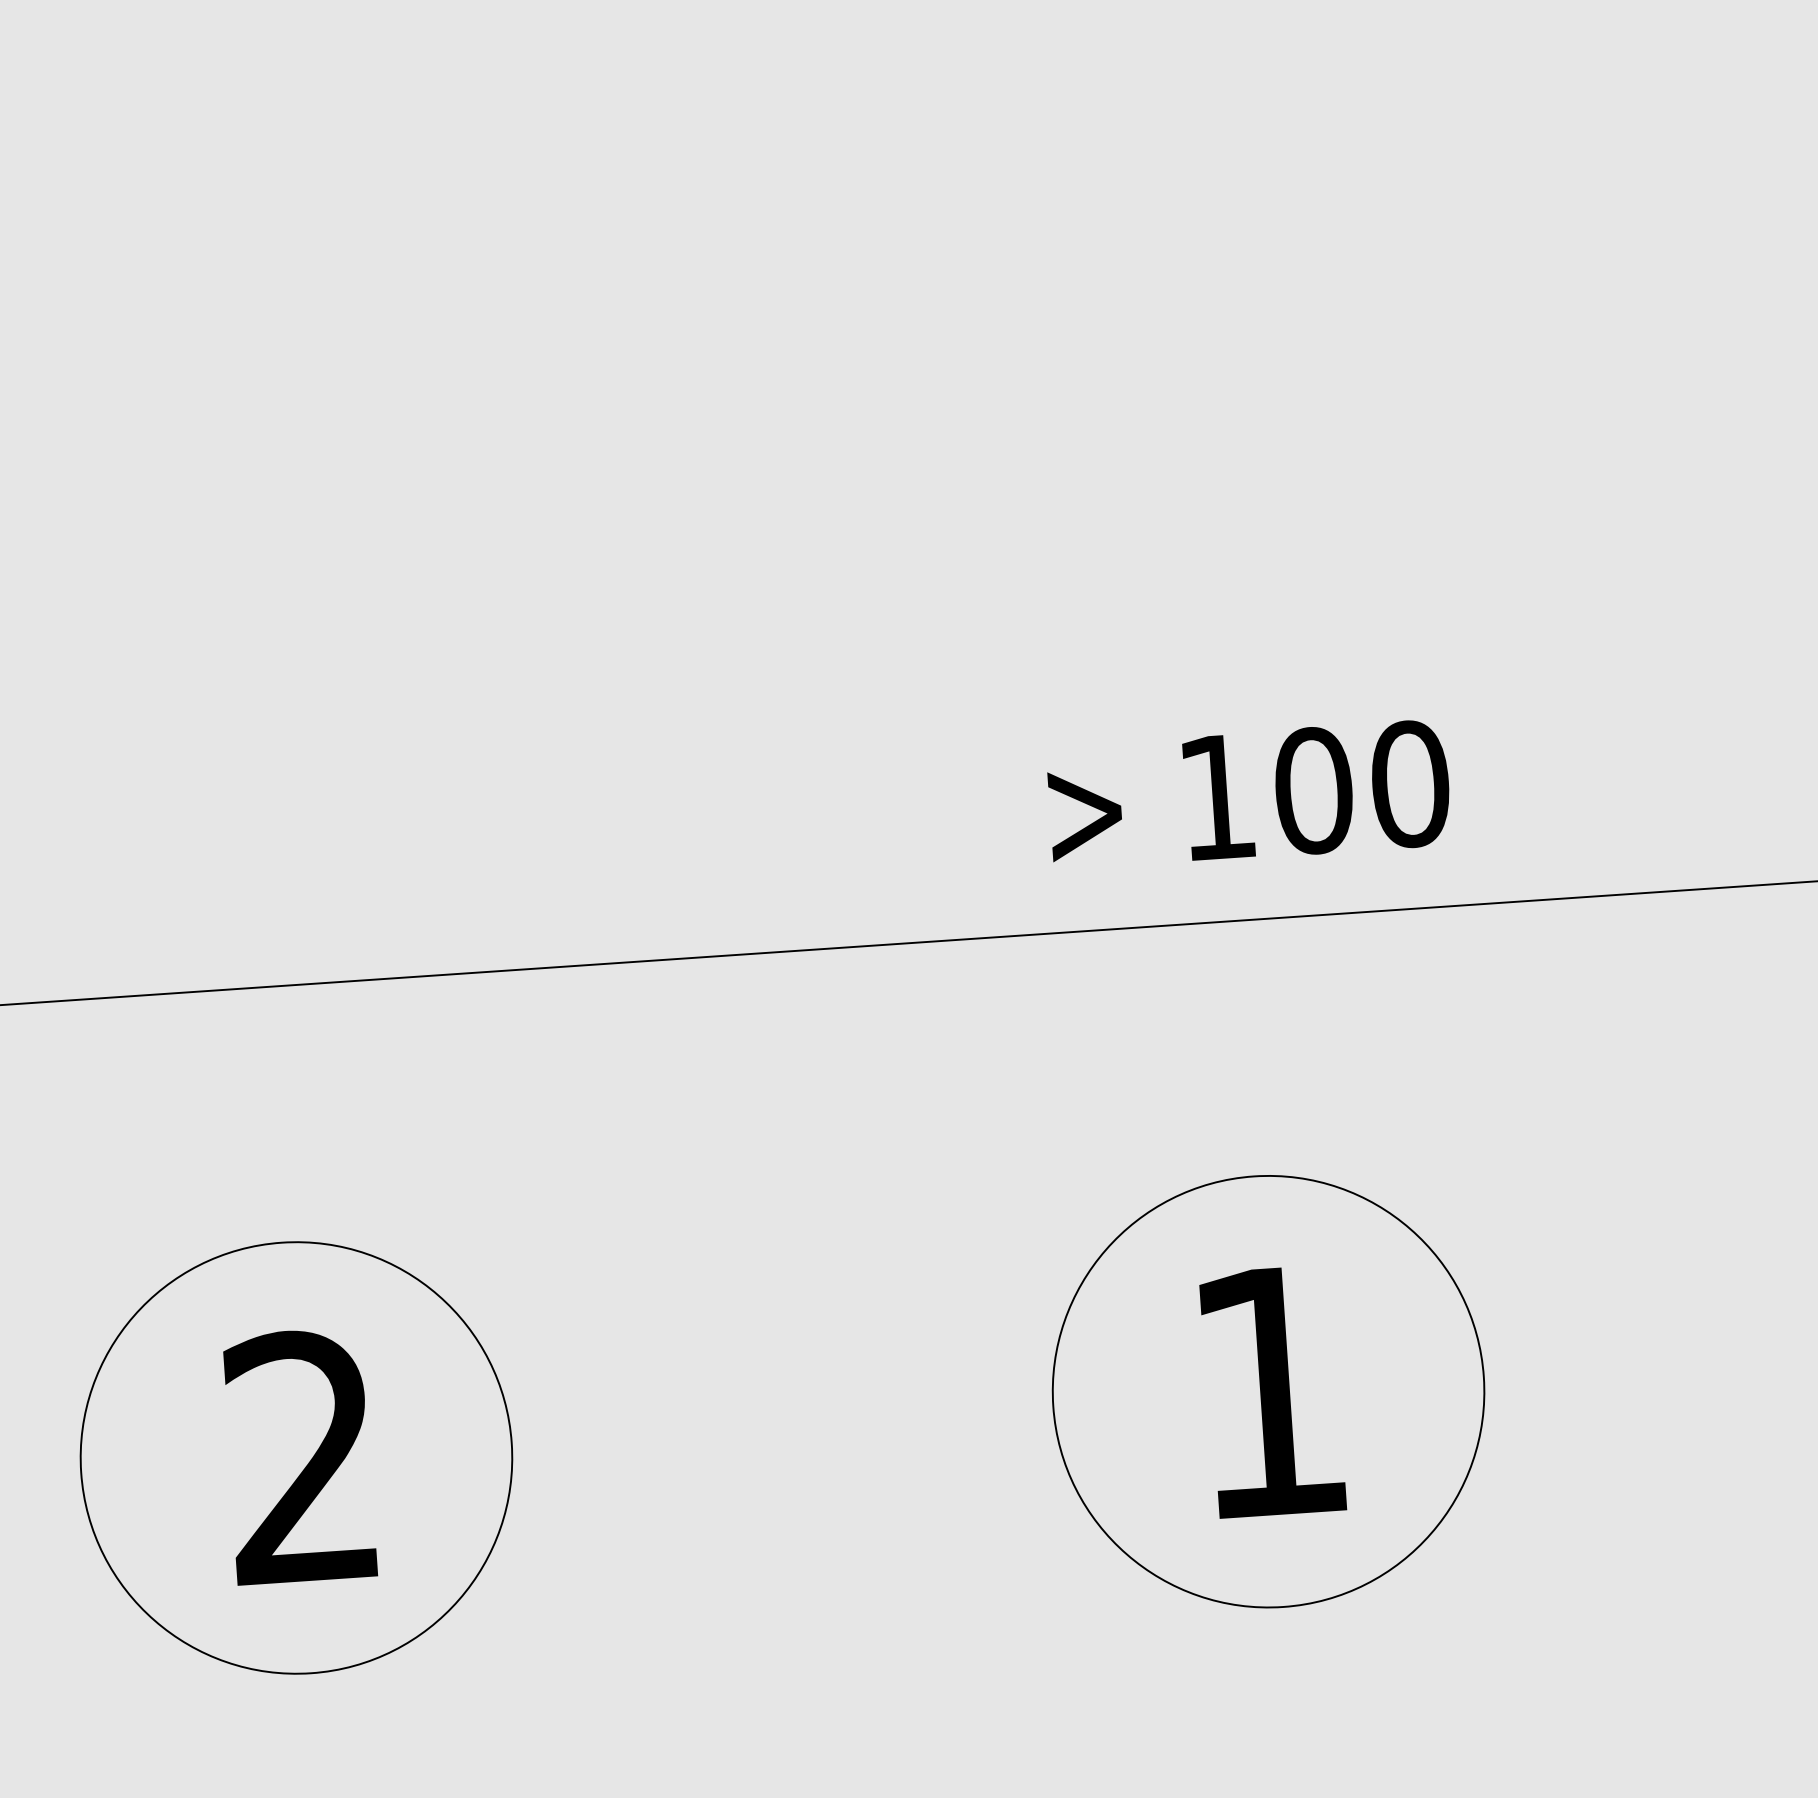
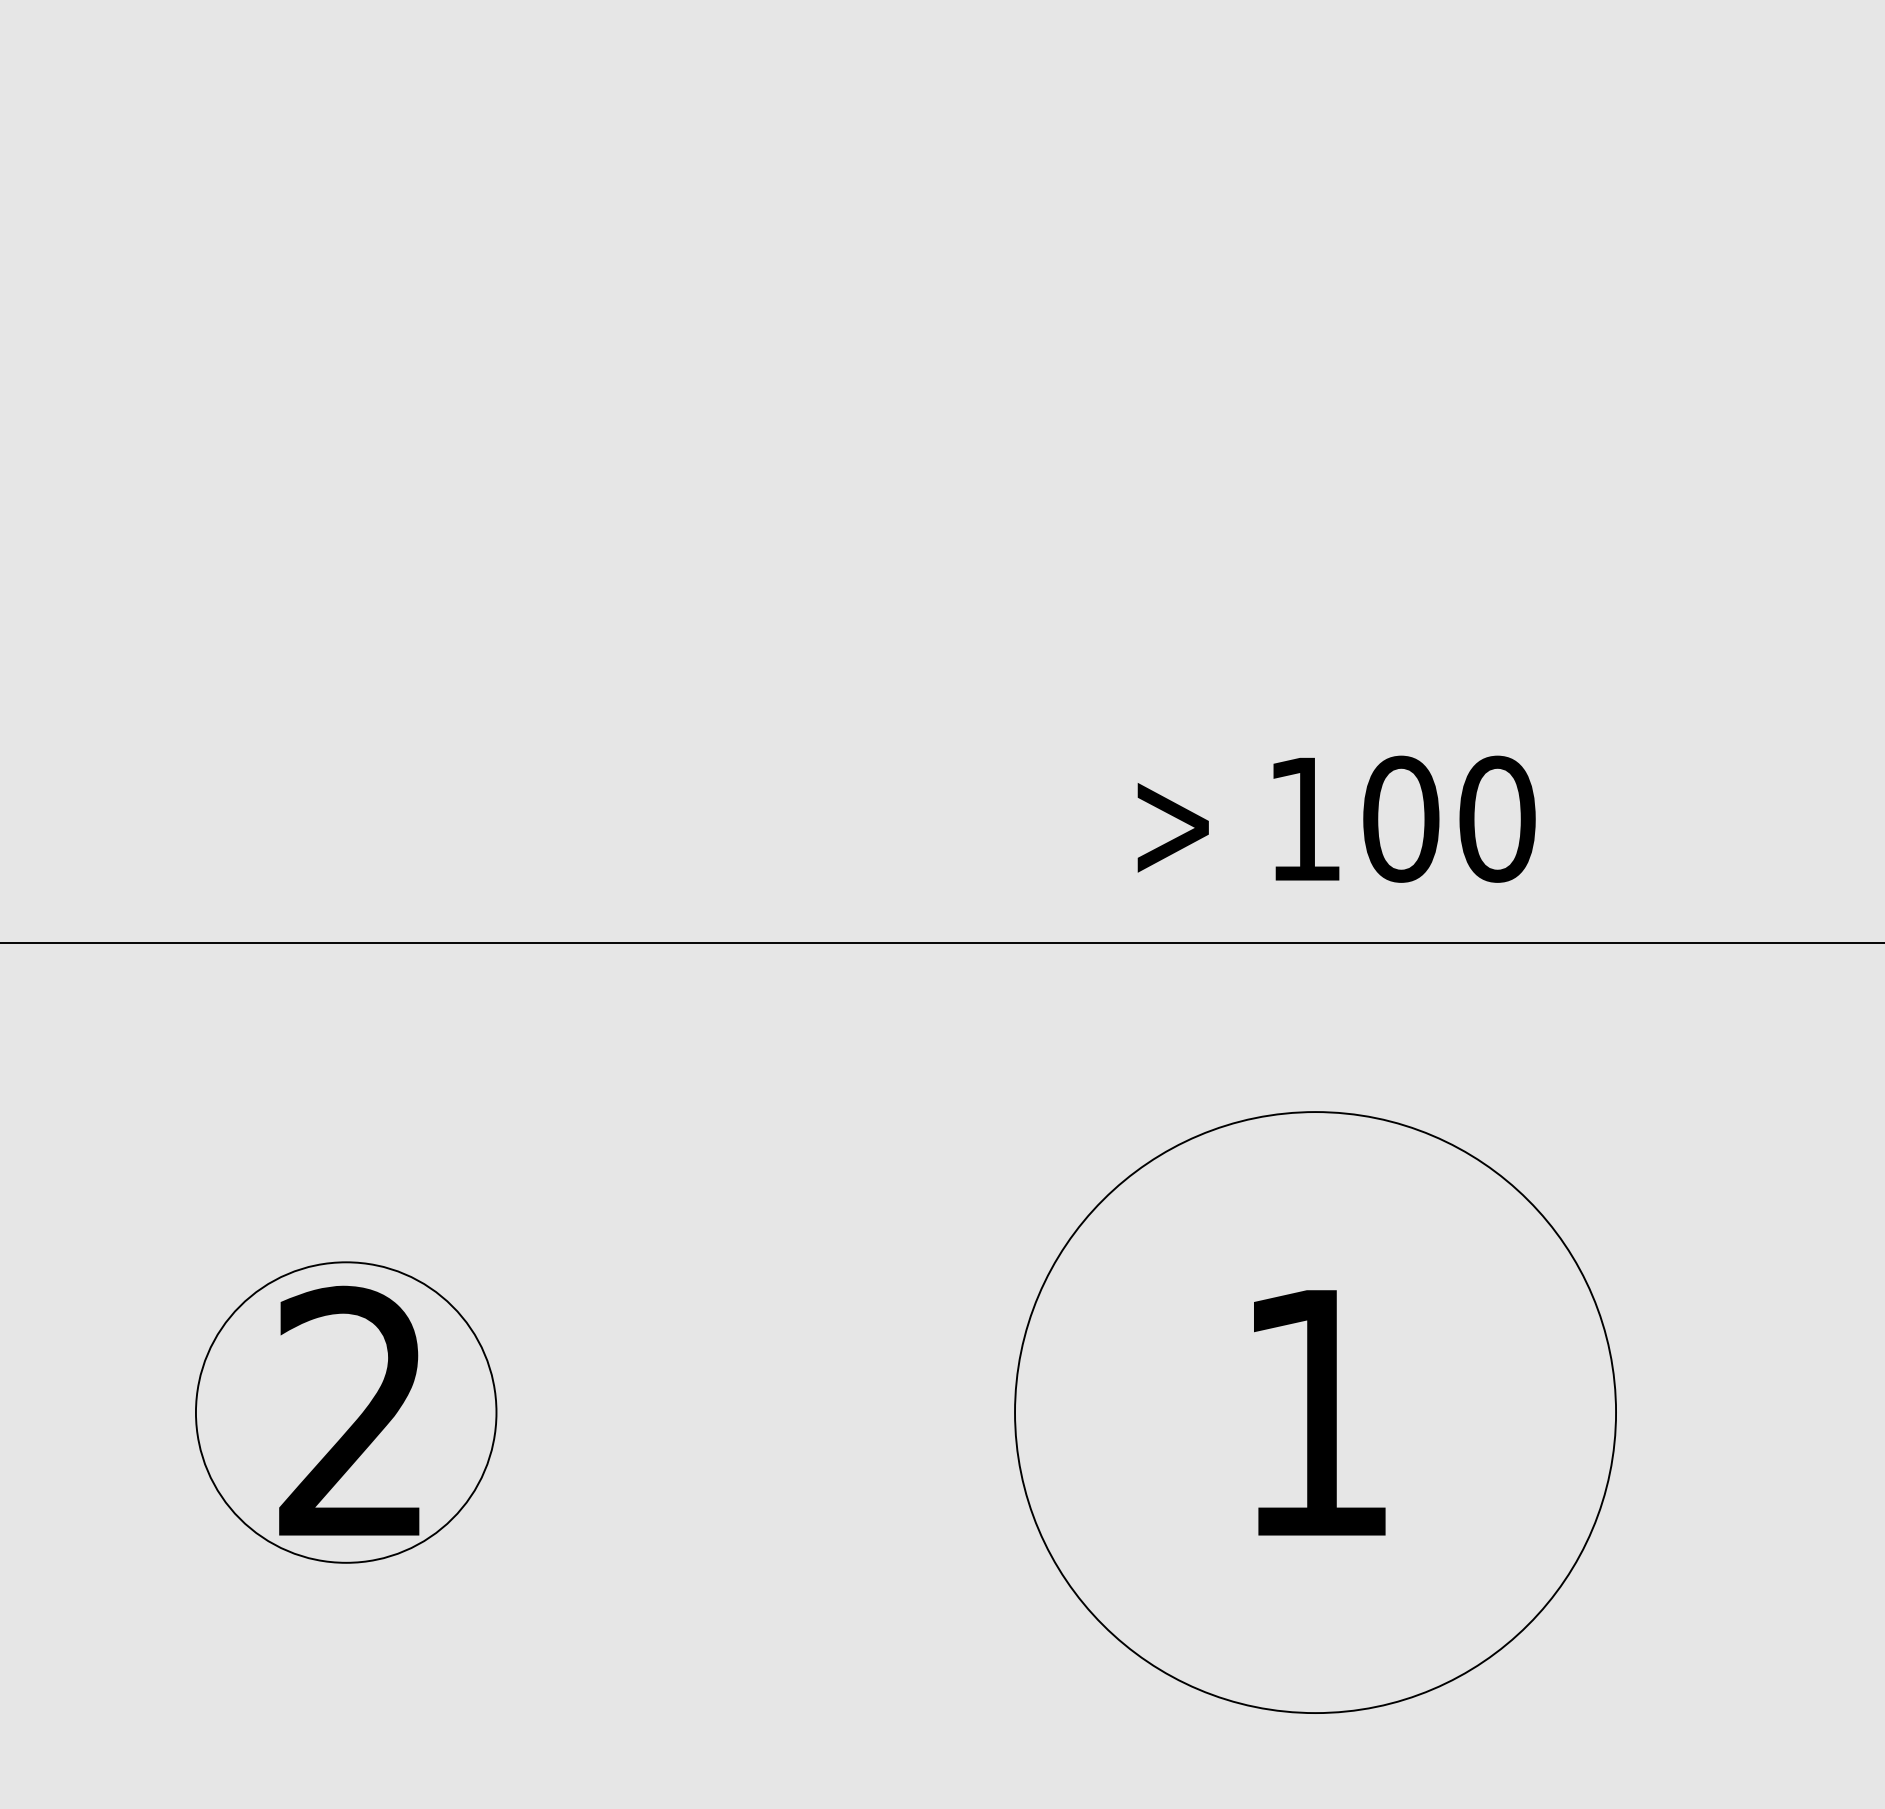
circle: (1268, 1391) -> (1315, 1412), size x1.4
circle: (295, 1457) -> (345, 1412), size x0.7

